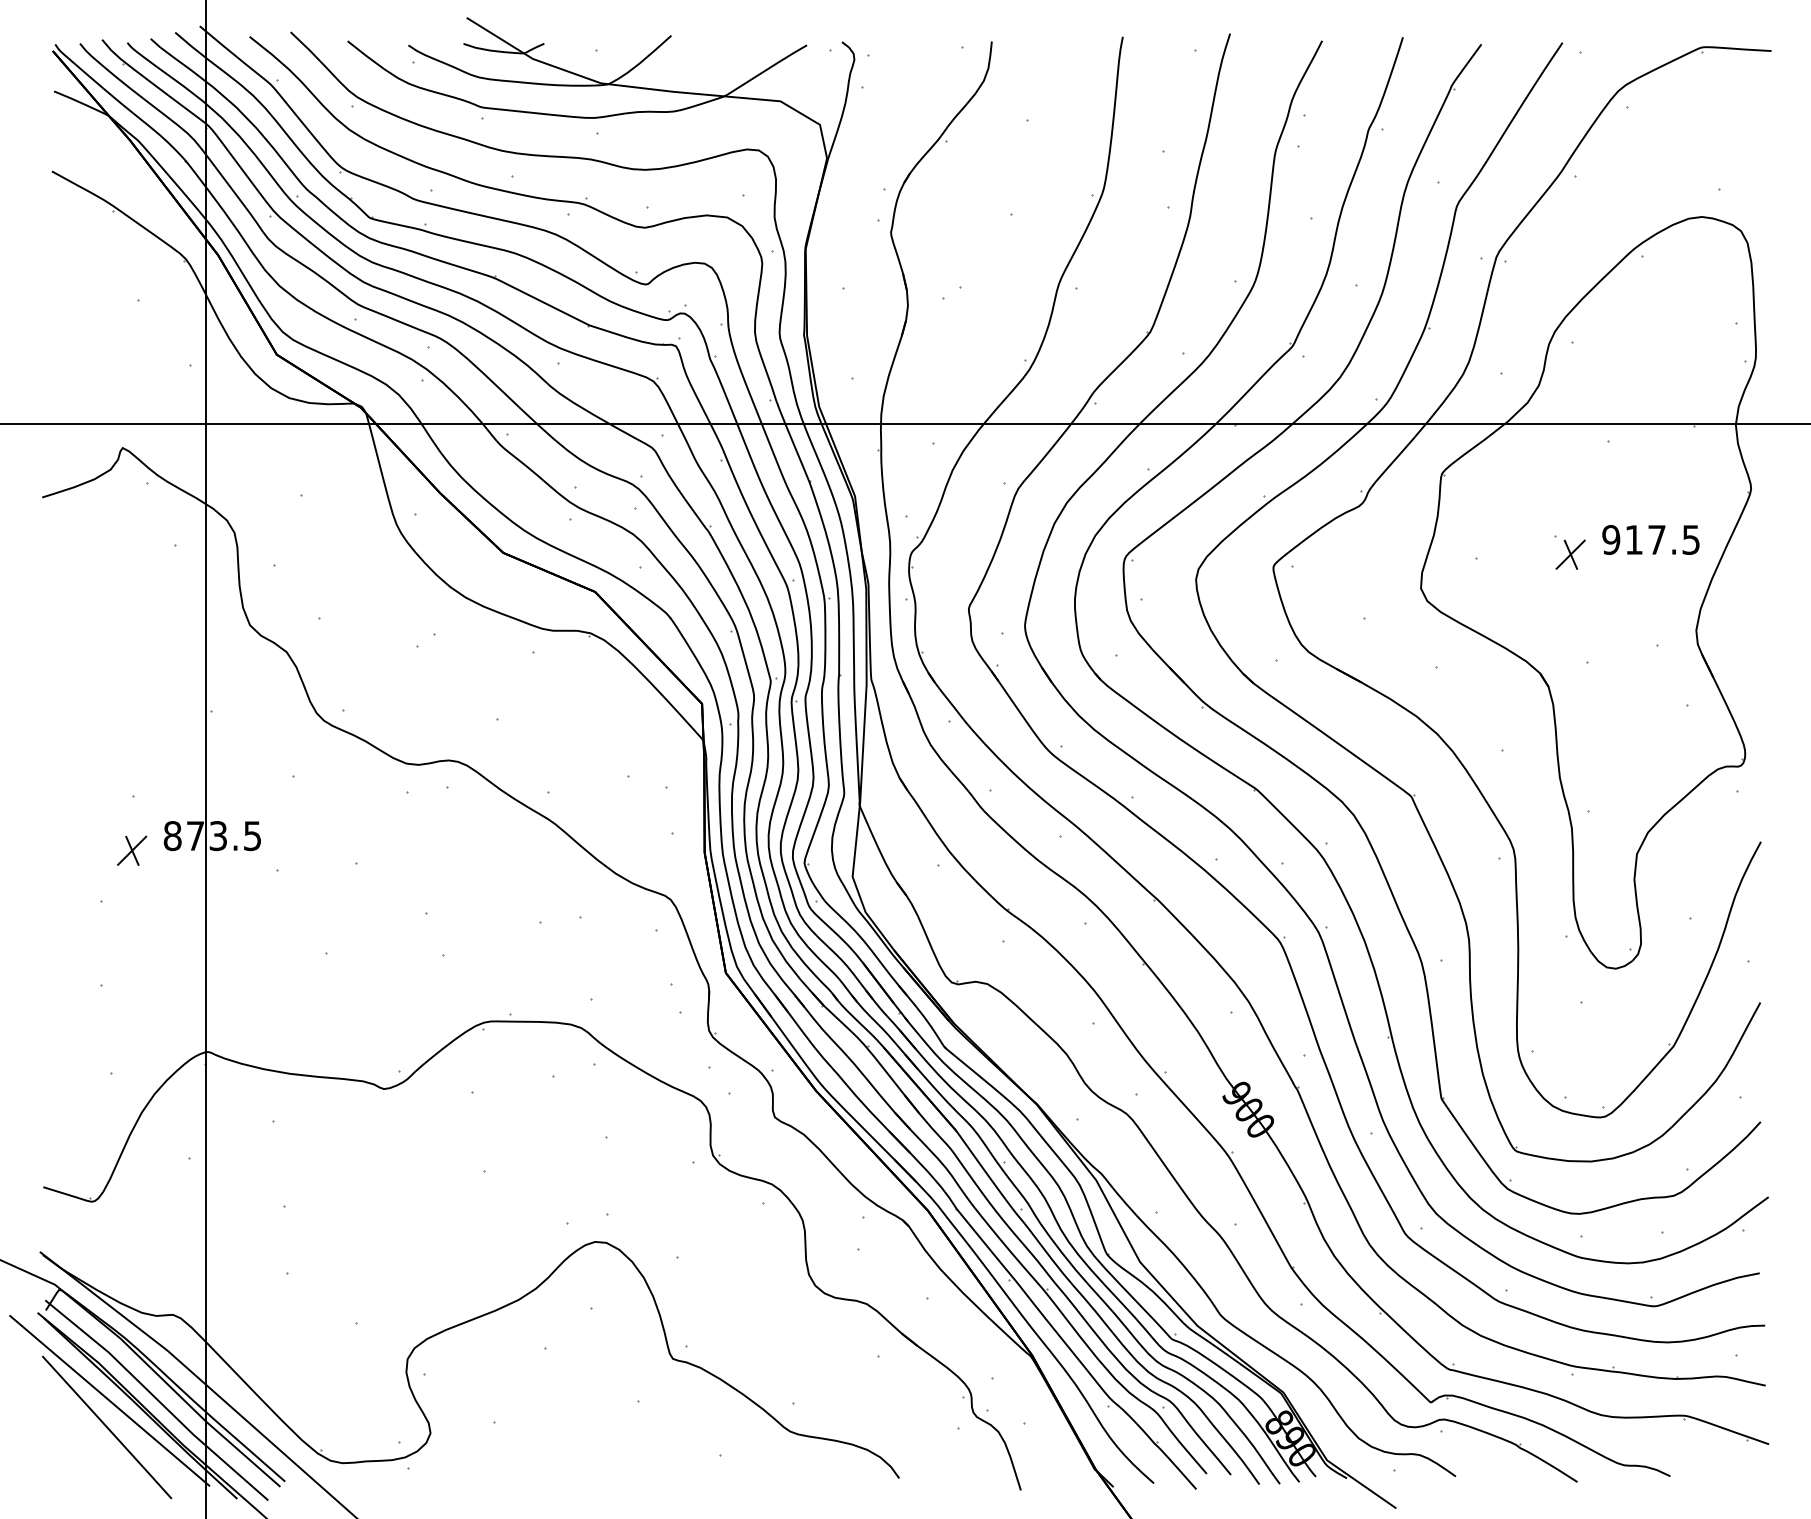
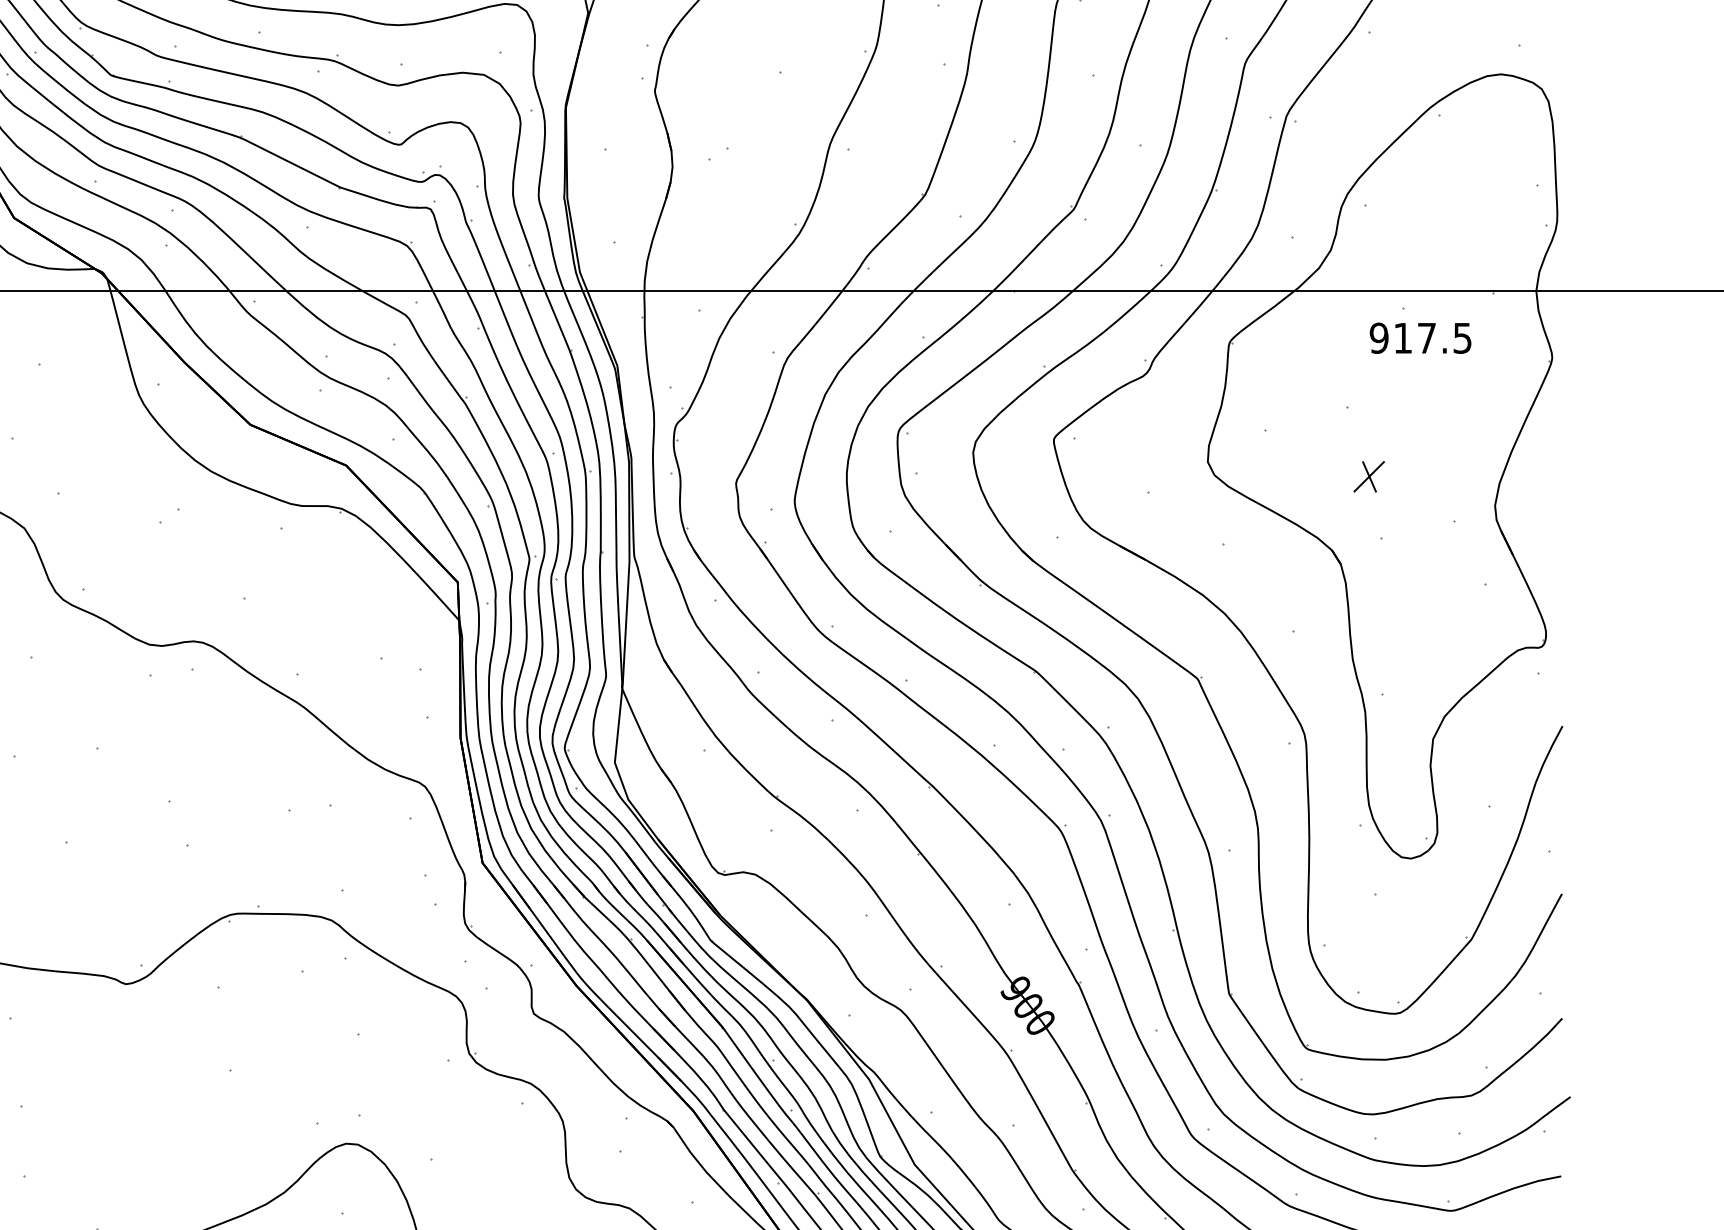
text: (1650, 539) -> (1420, 337), moved
part: (1570, 554) -> (1369, 476), moved

